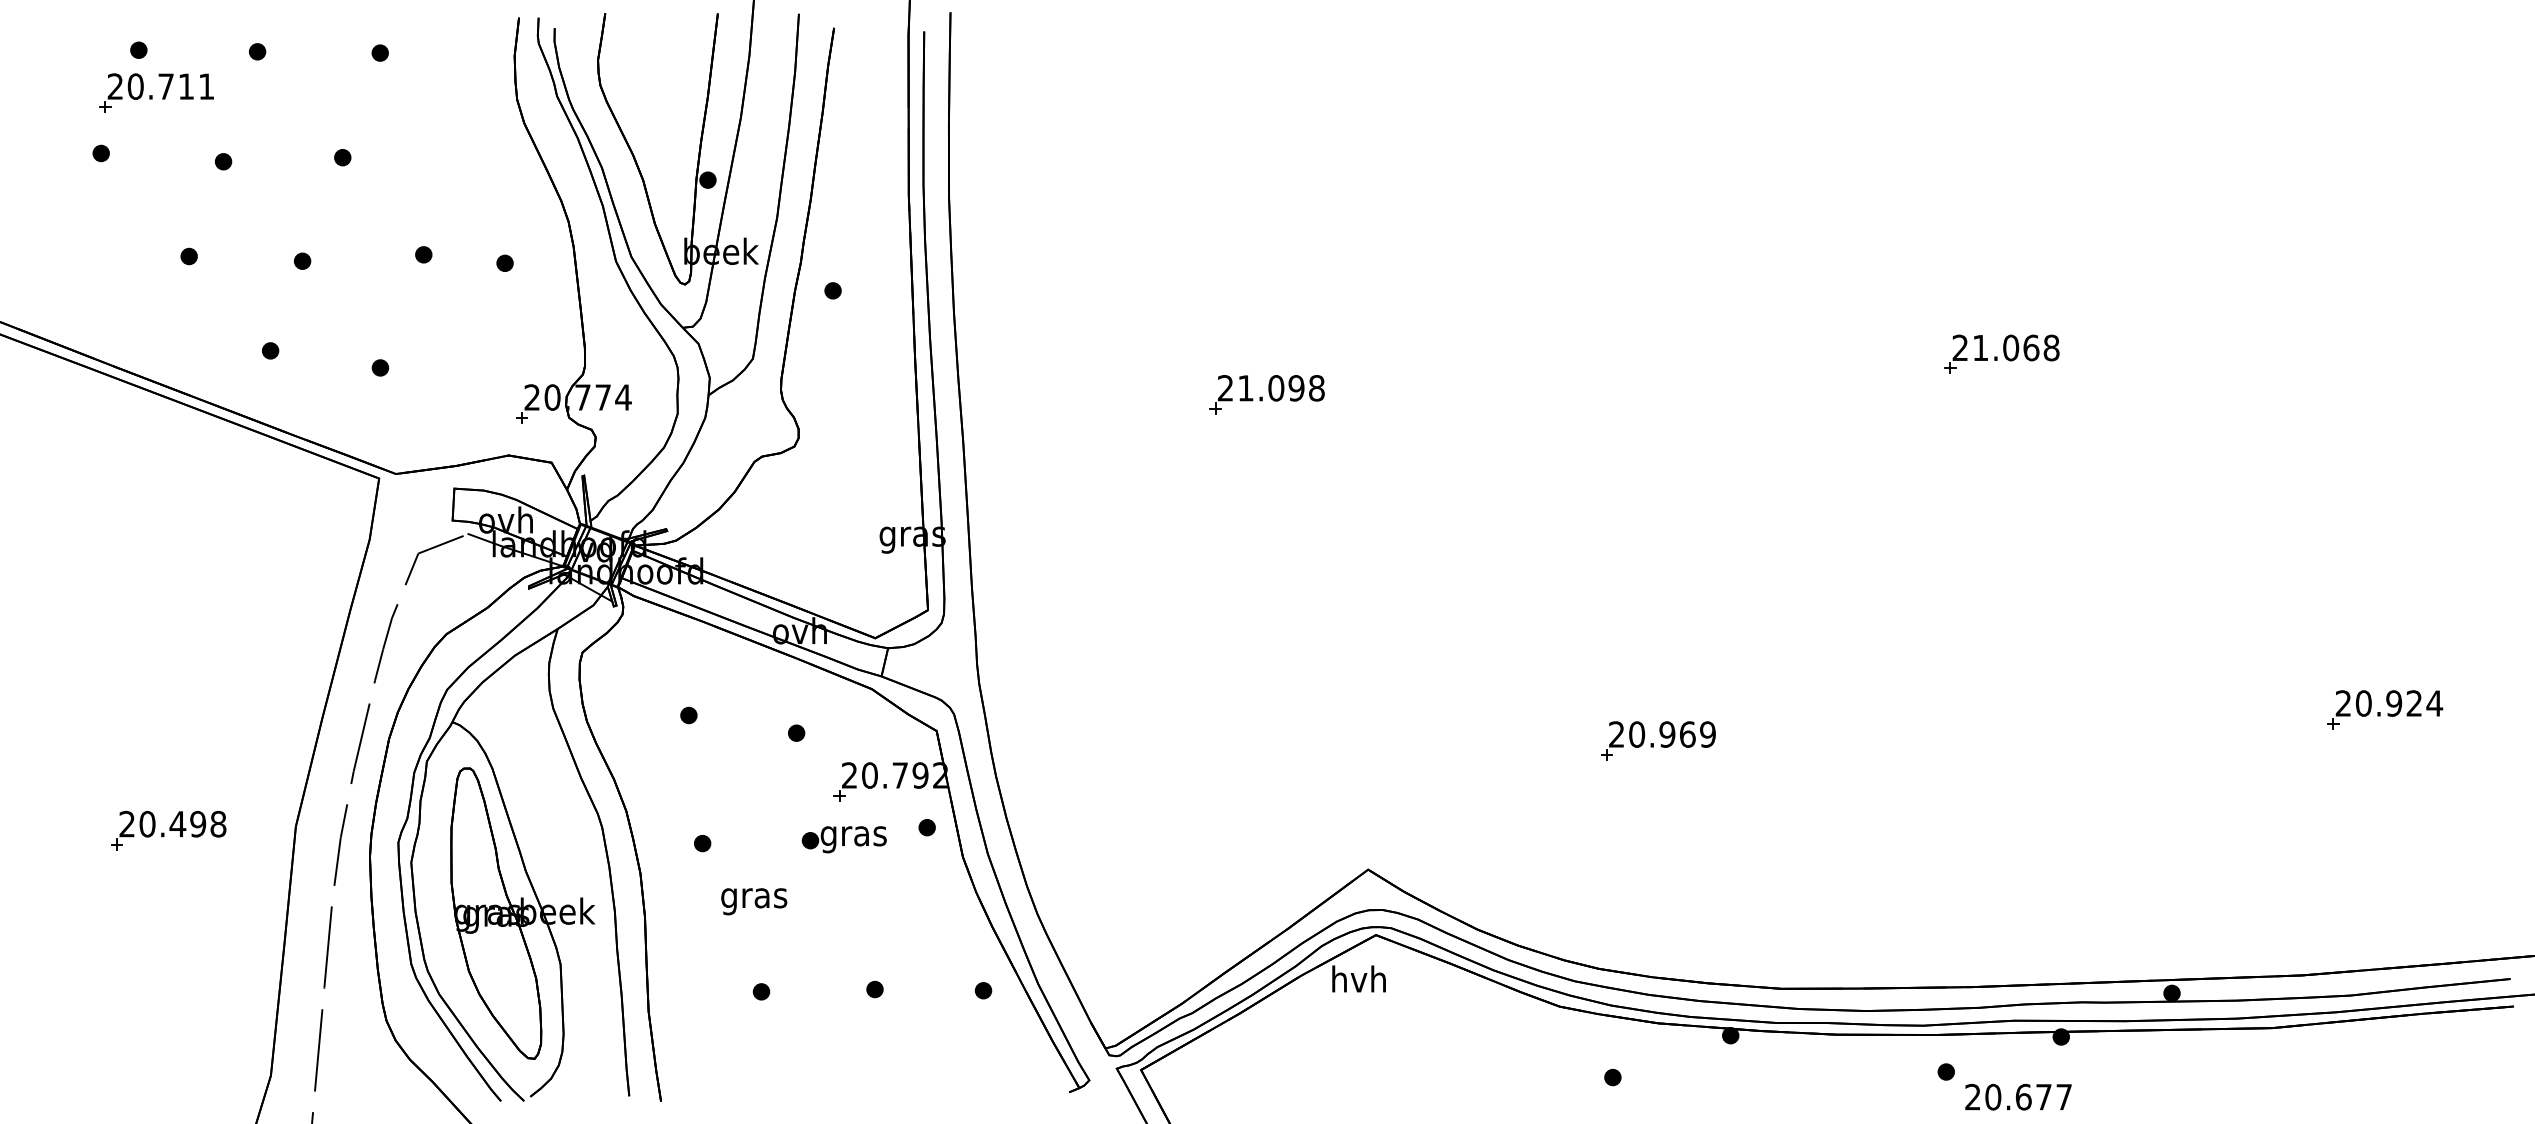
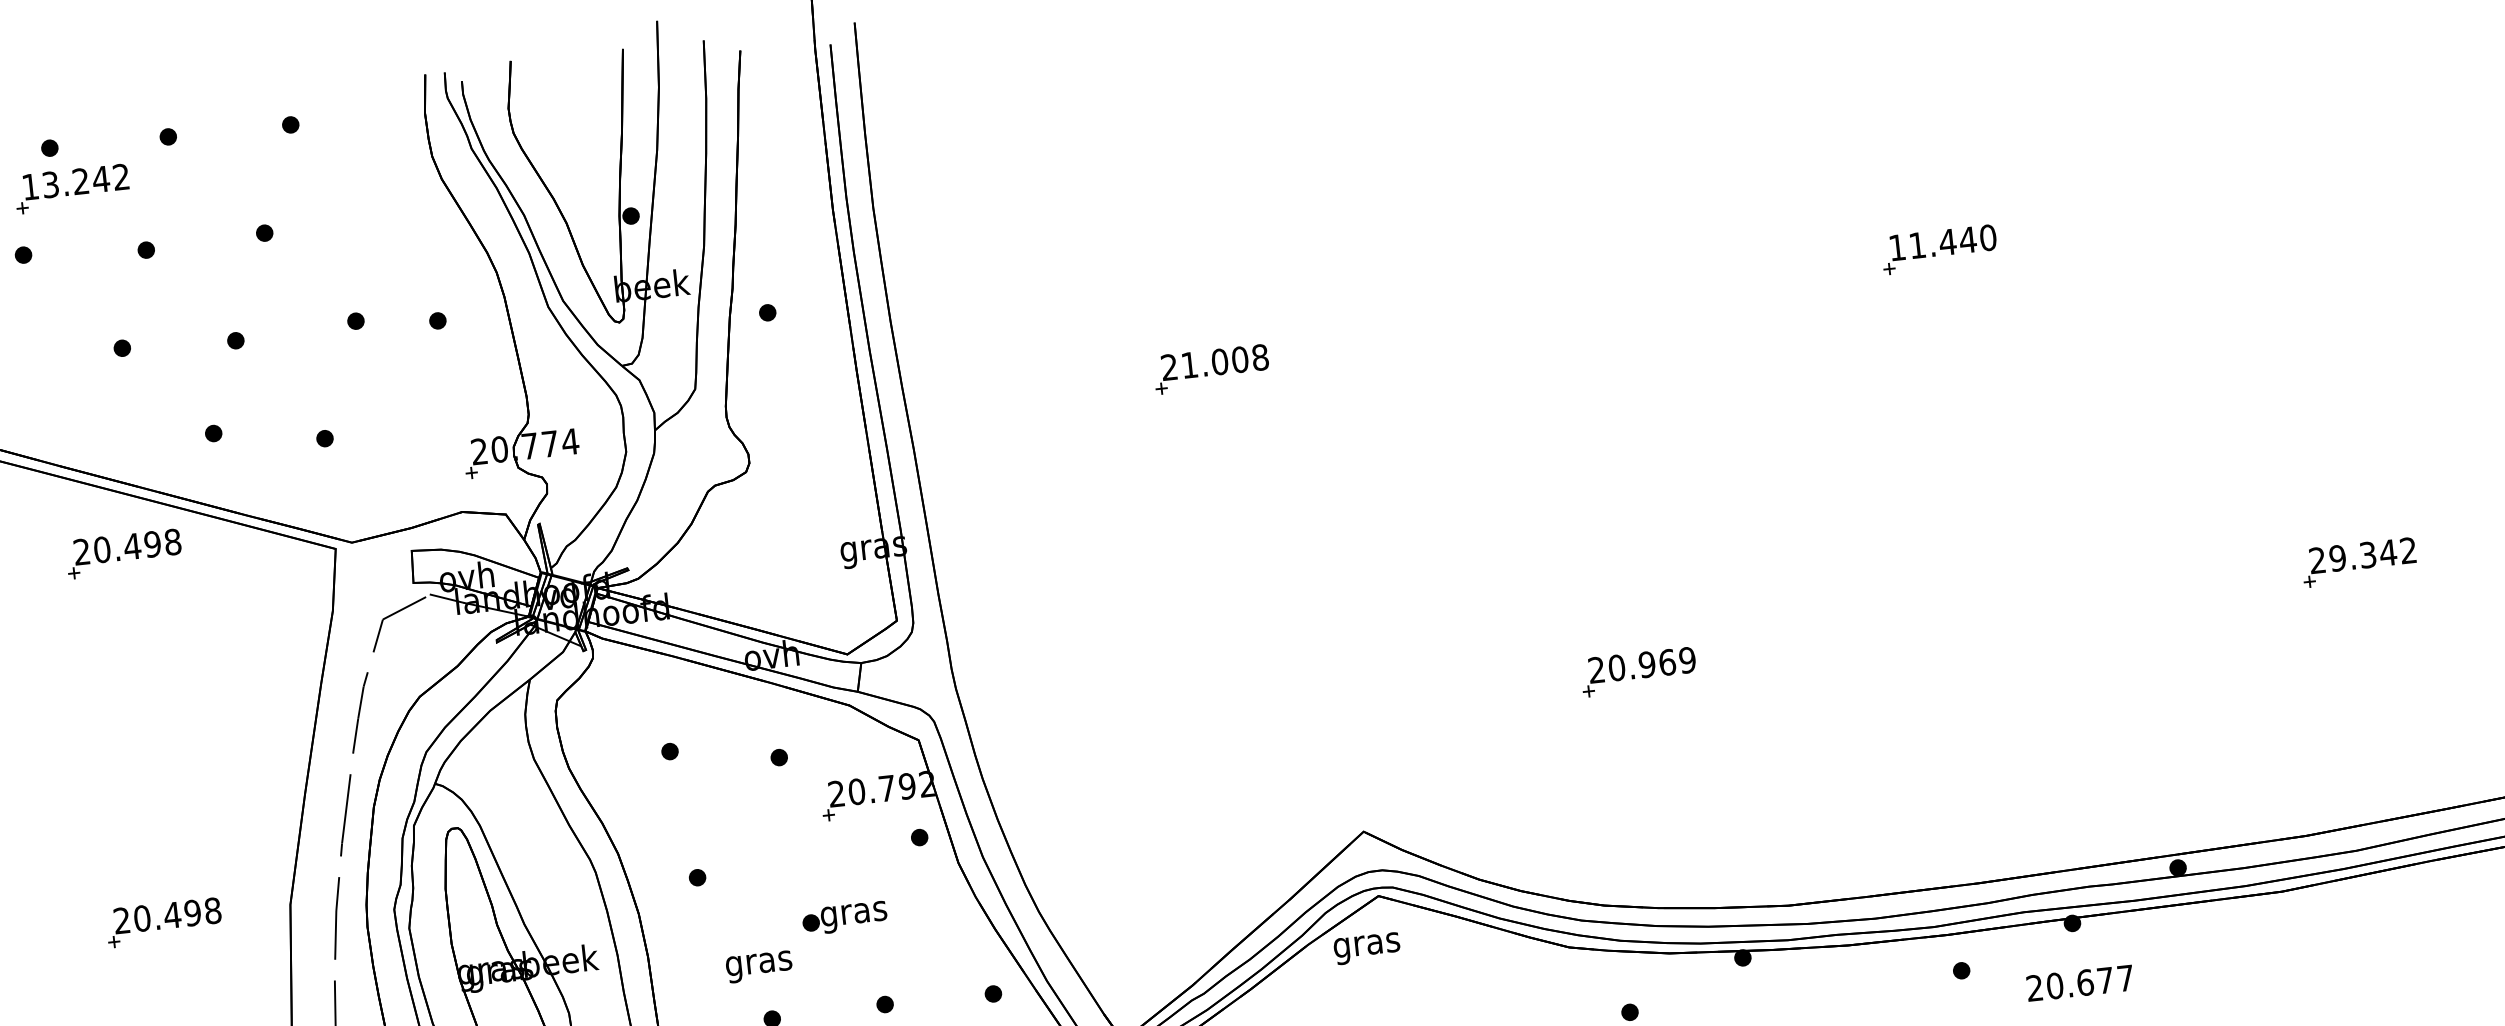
text: (160, 86) -> (75, 181), 20.711 -> 13.242
text: (2005, 347) -> (1942, 242), 21.068 -> 11.440
text: (1296, 388) -> (1240, 359), 21.098 -> 21.008
part: (168, 460) -> (123, 553), added
text: (2399, 703) -> (2373, 554), 20.924 -> 29.342
part: (843, 839) -> (844, 918), moved
text: (754, 901) -> (759, 966), moved
text: (1359, 982) -> (1367, 945), hvh -> gras
text: (2018, 1096) -> (2080, 982), moved

